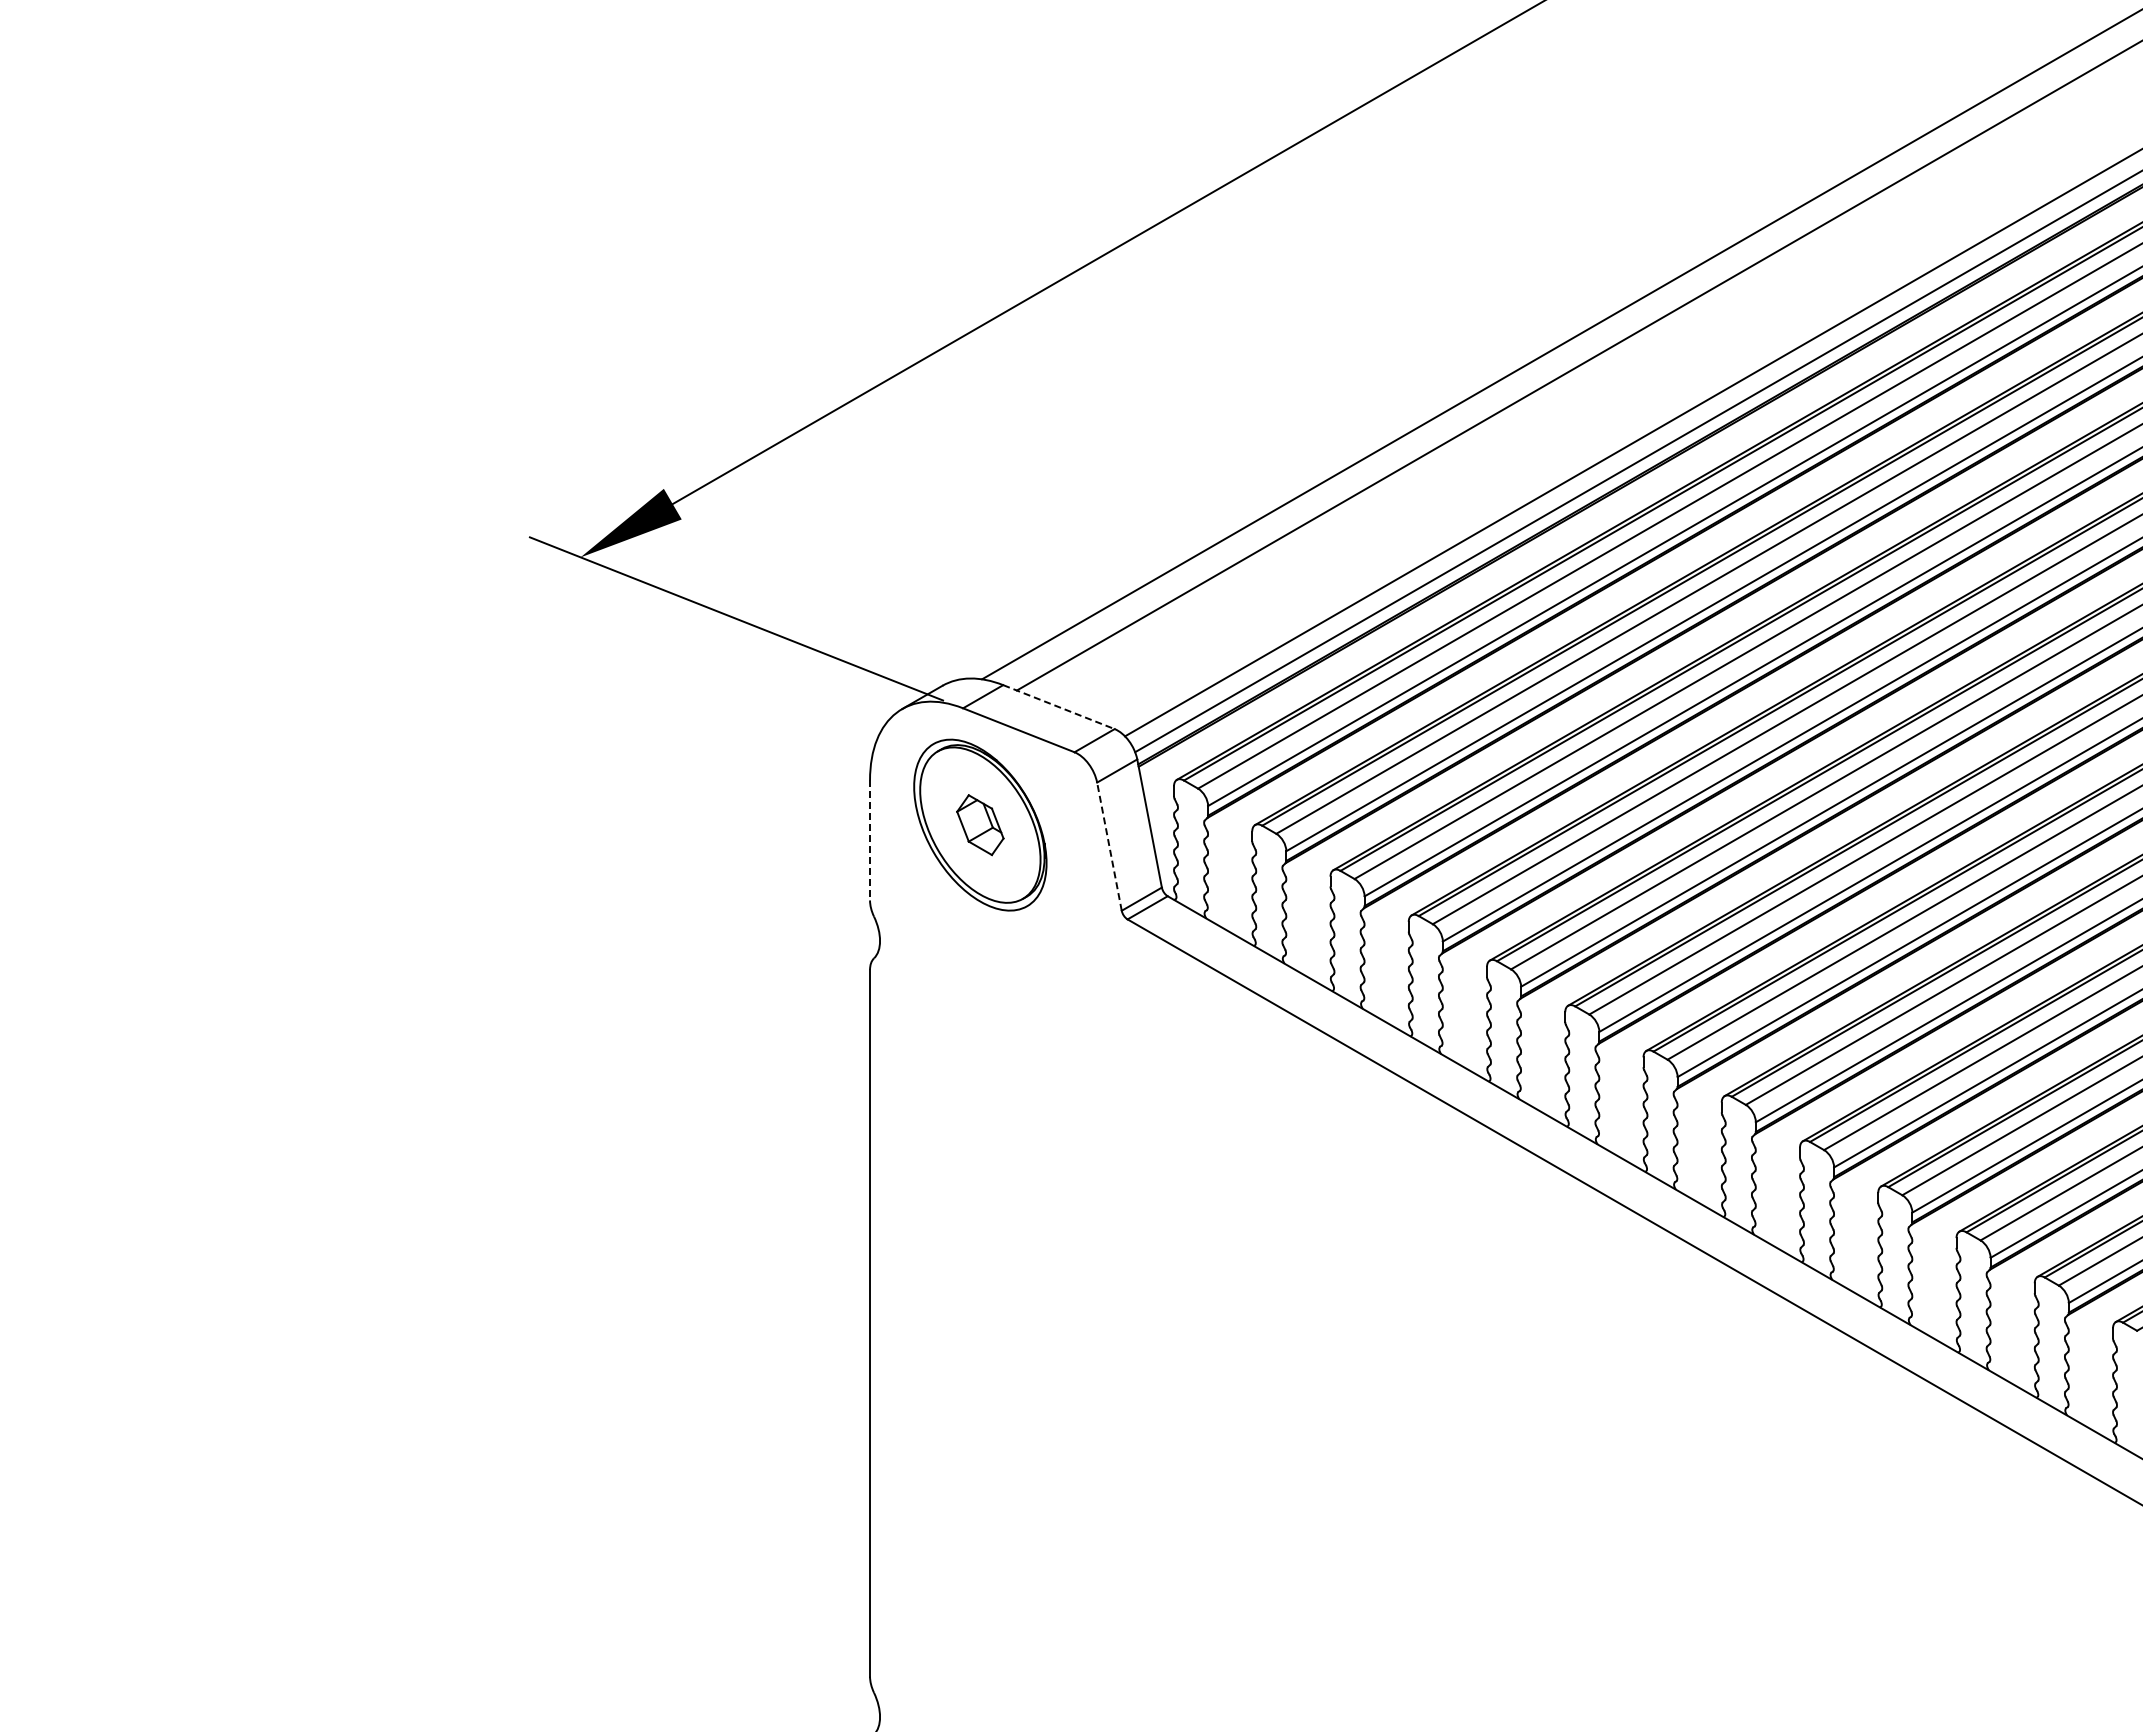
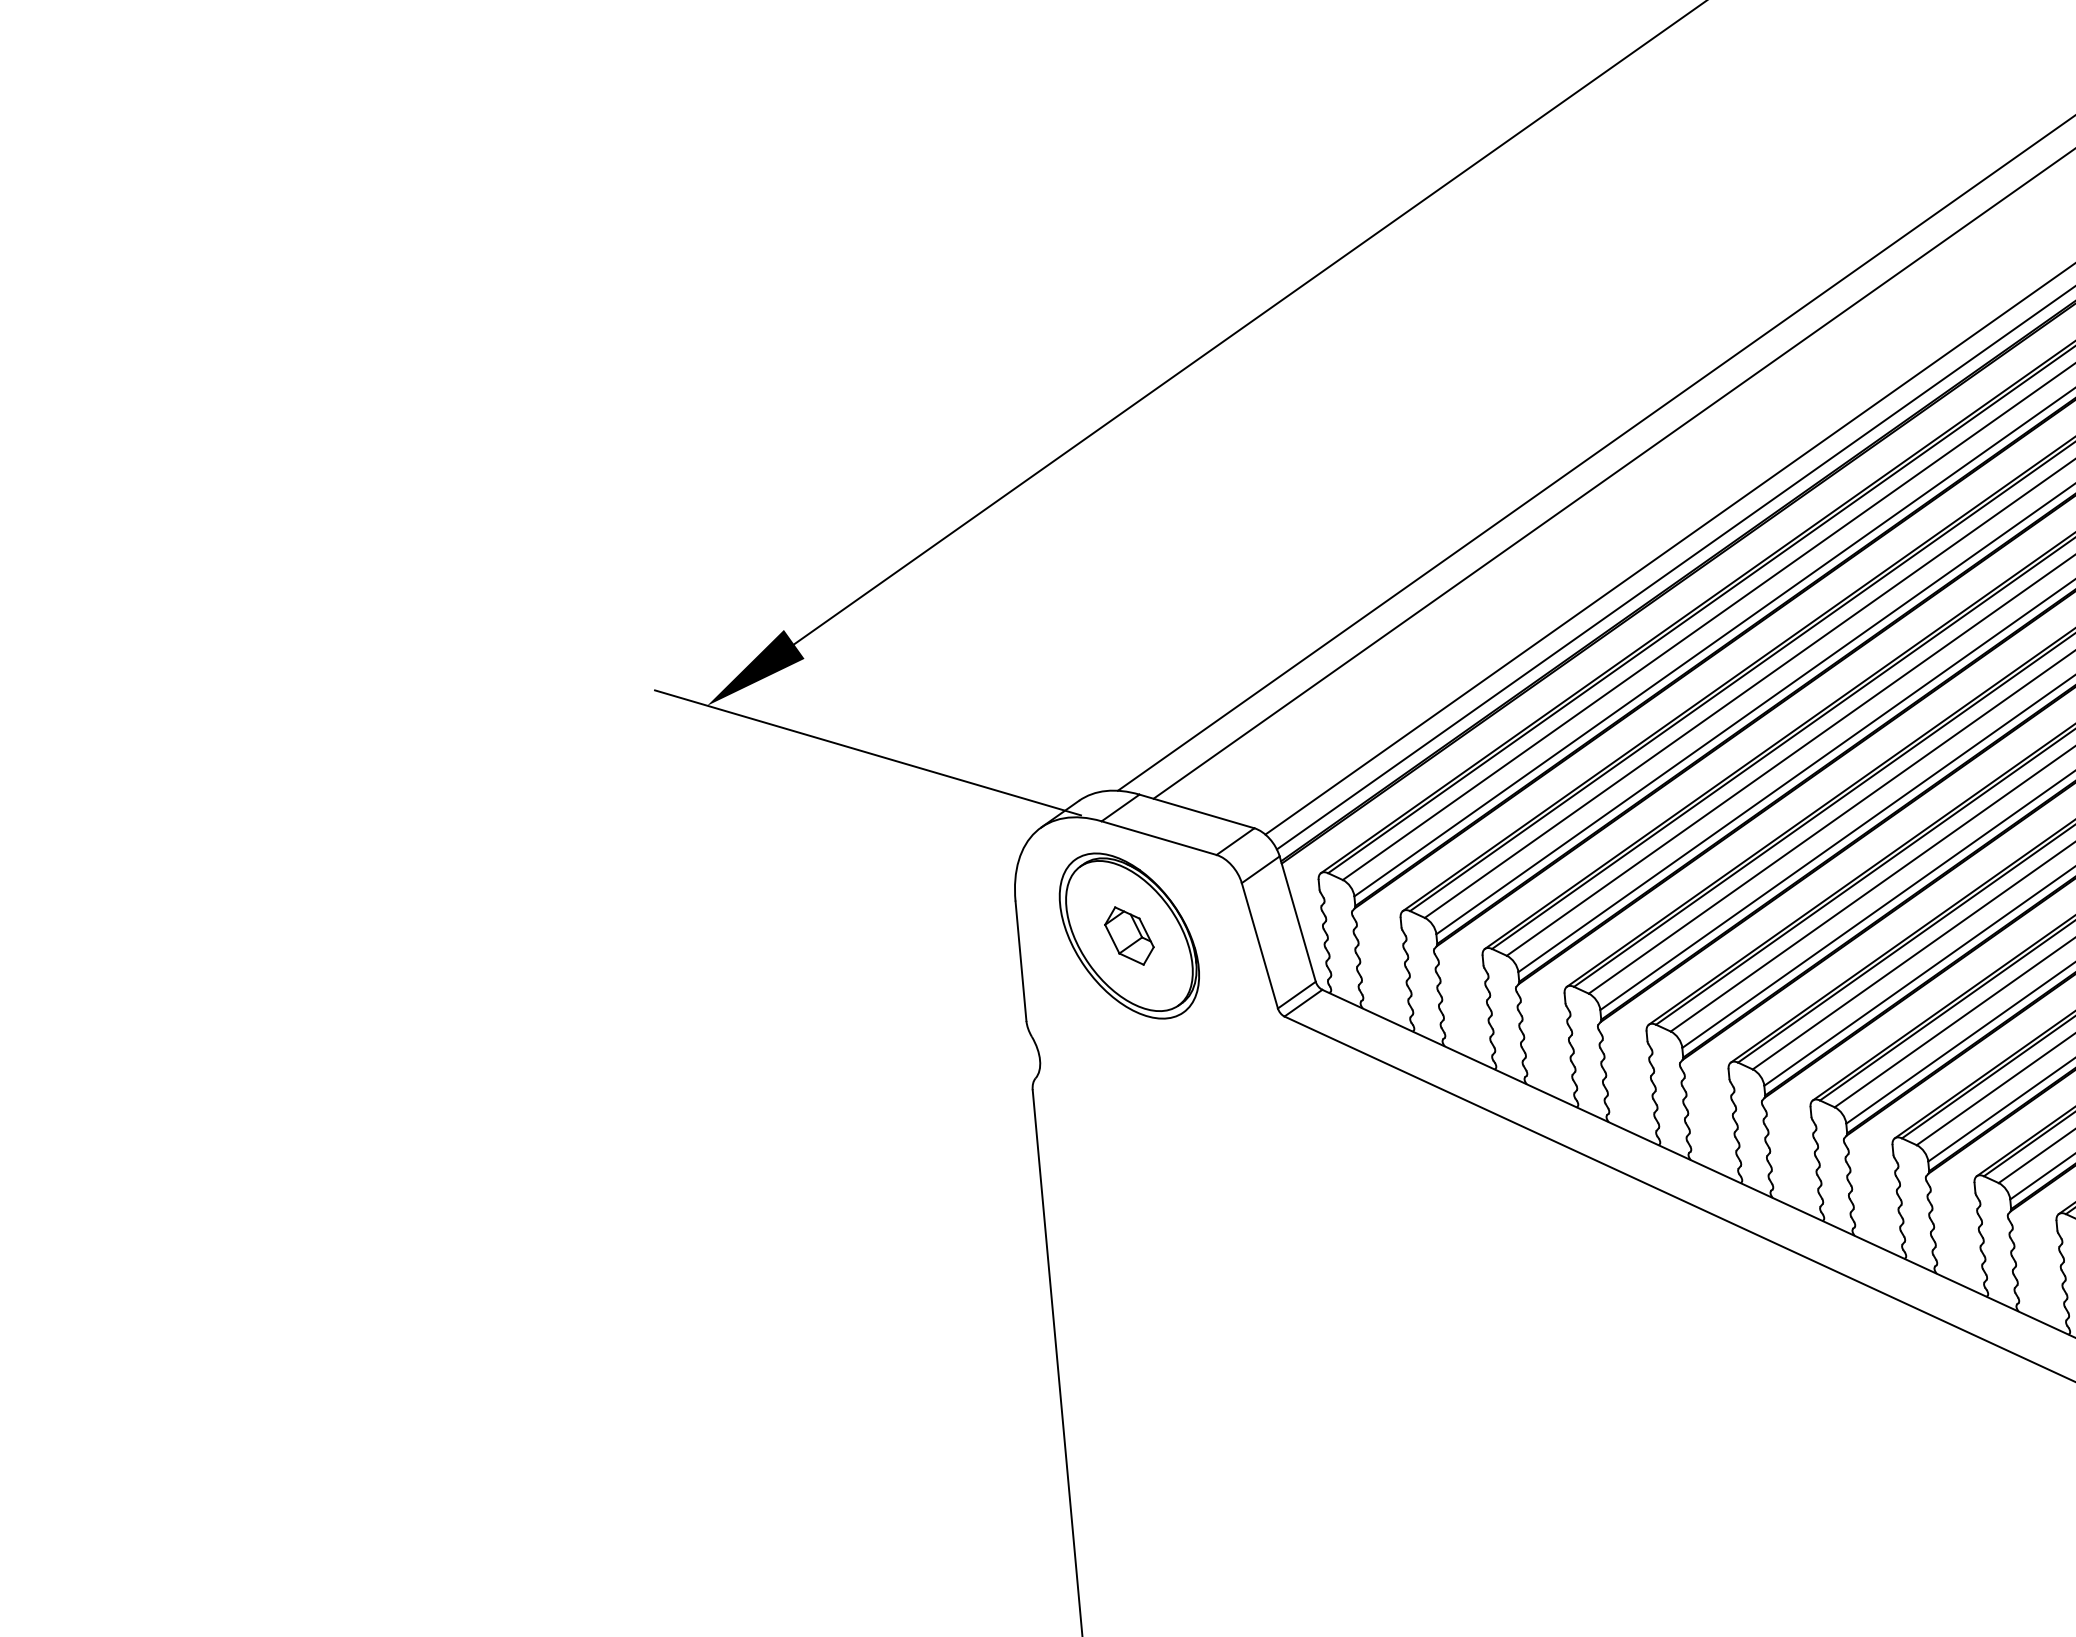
line: (1058, 707) -> (1196, 811), dashed -> solid
line: (870, 840) -> (1021, 961), dashed -> solid
line: (1109, 846) -> (1259, 945), dashed -> solid

